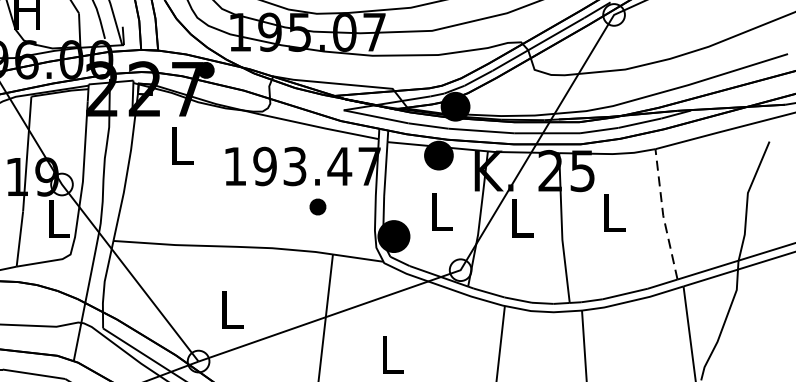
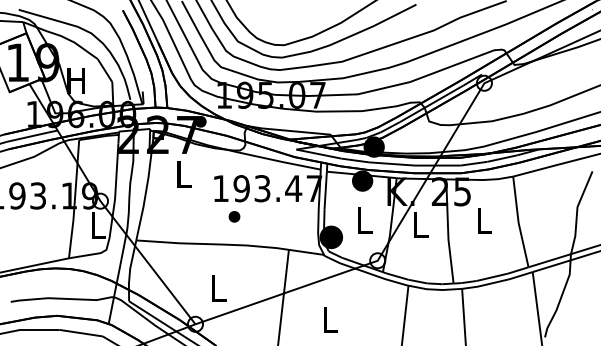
part: (317, 206) -> (234, 216), moved
line: (663, 216) -> (518, 223), dashed -> solid

